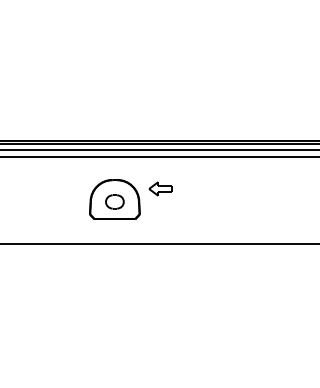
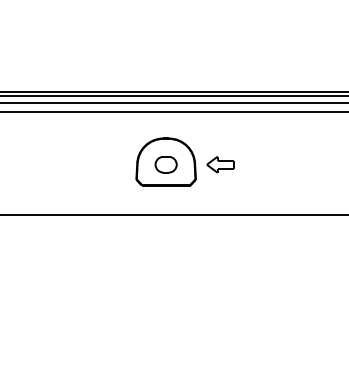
part: (160, 188) -> (220, 164), moved

